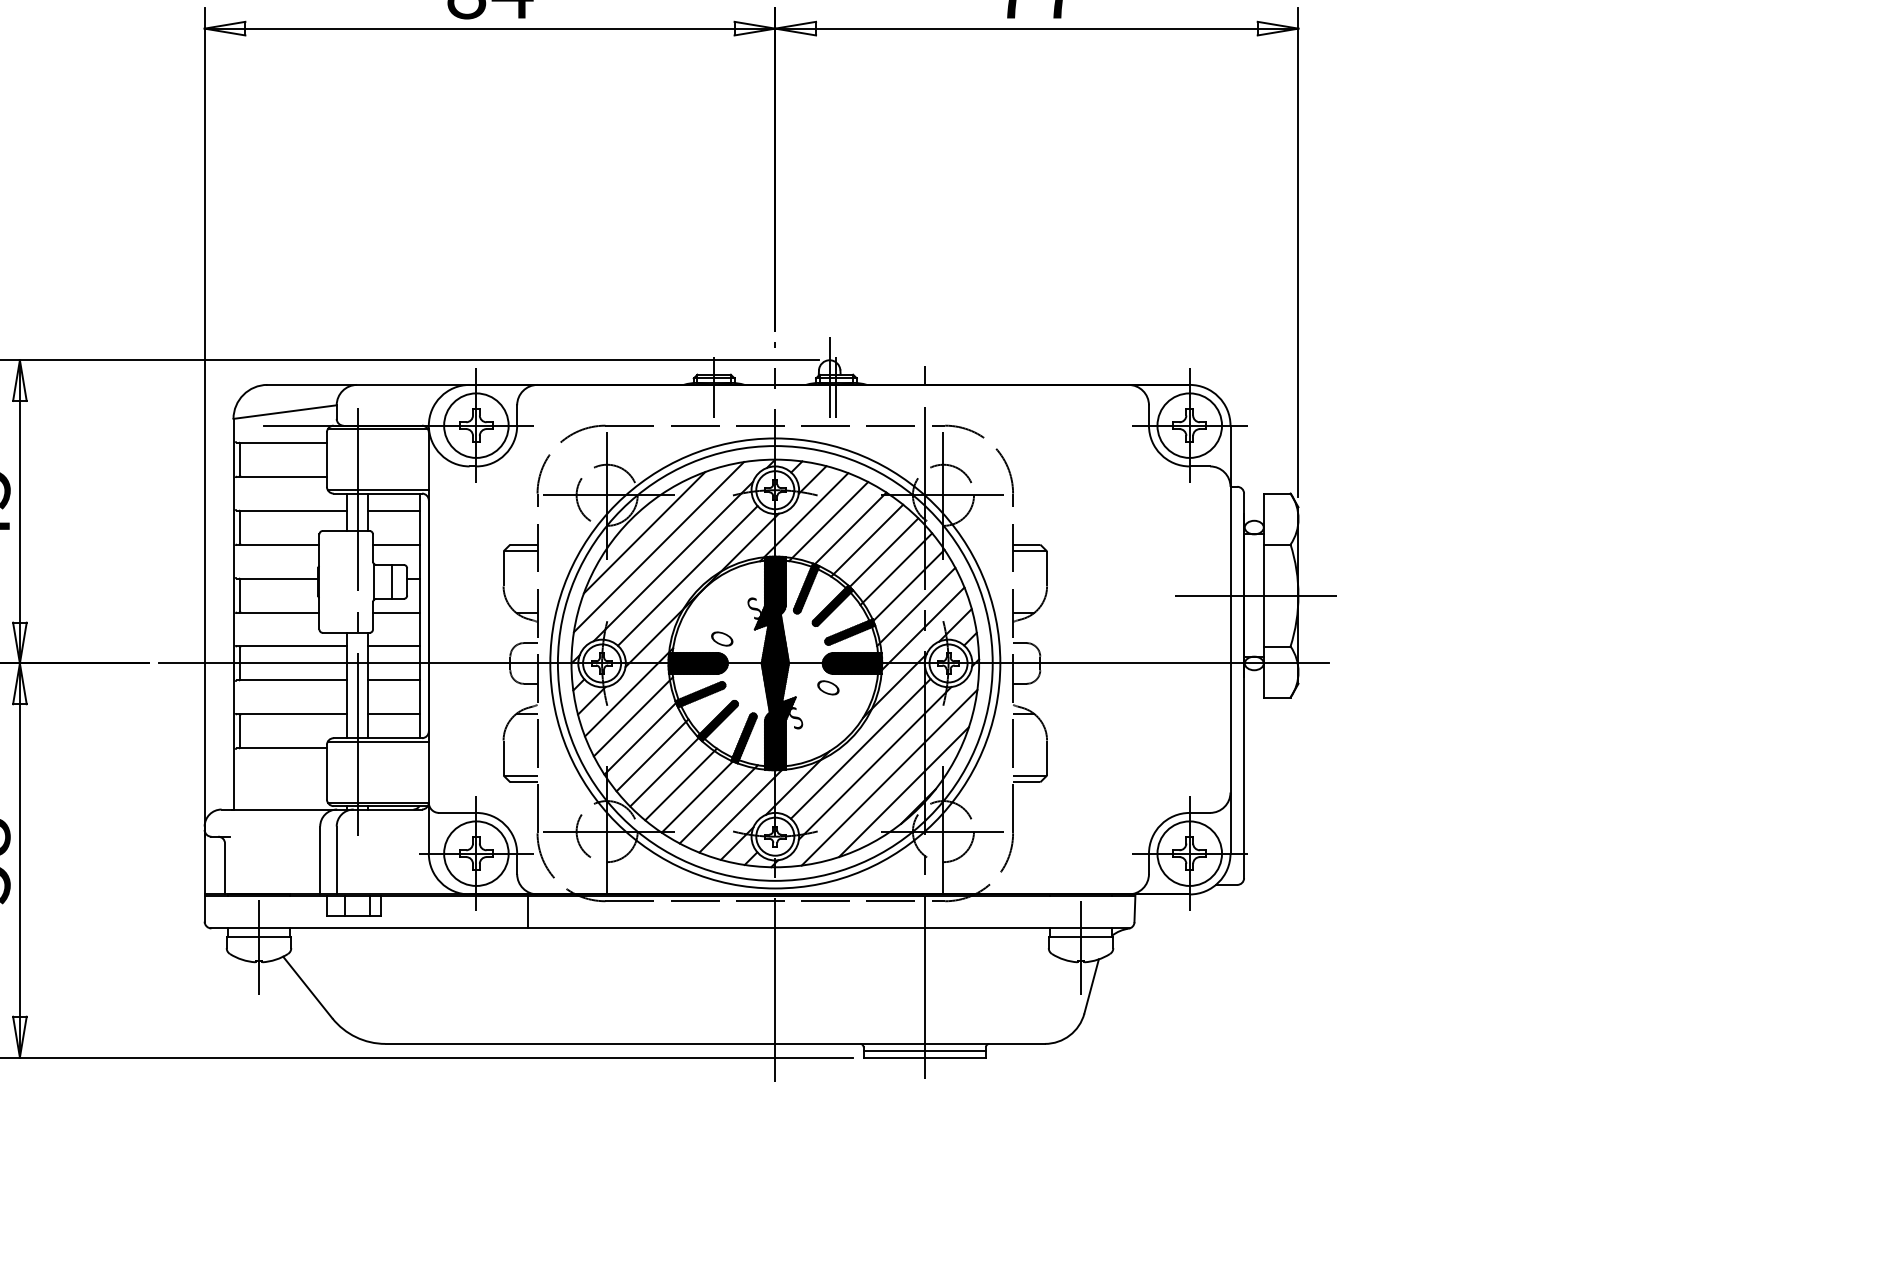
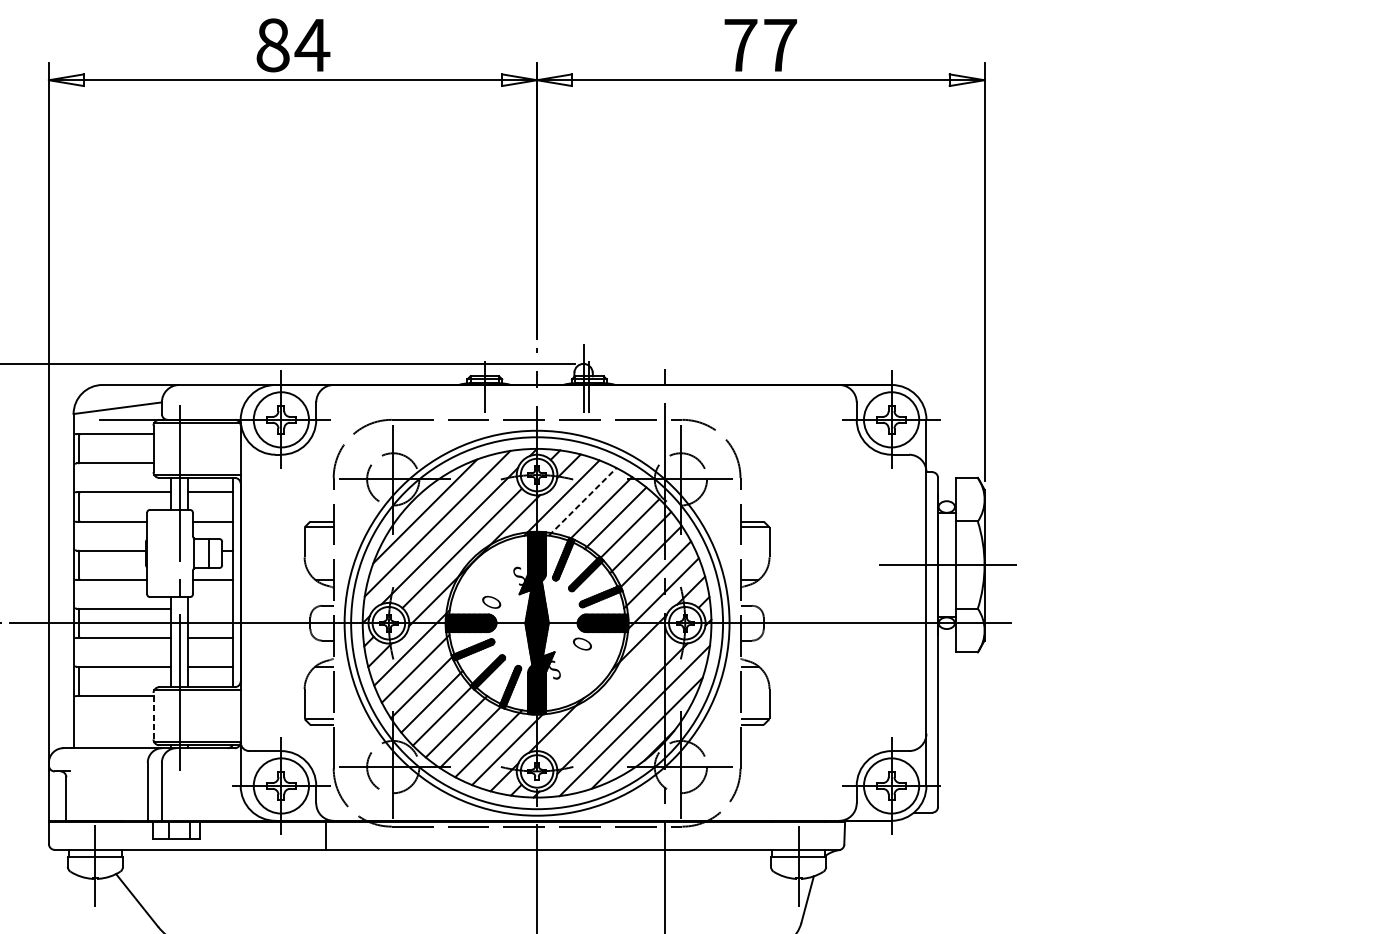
line: (828, 521) -> (582, 501), solid -> dashed
line: (393, 646) -> (210, 608), removed
line: (860, 748) -> (609, 695), removed
line: (326, 771) -> (153, 715), solid -> dashed

